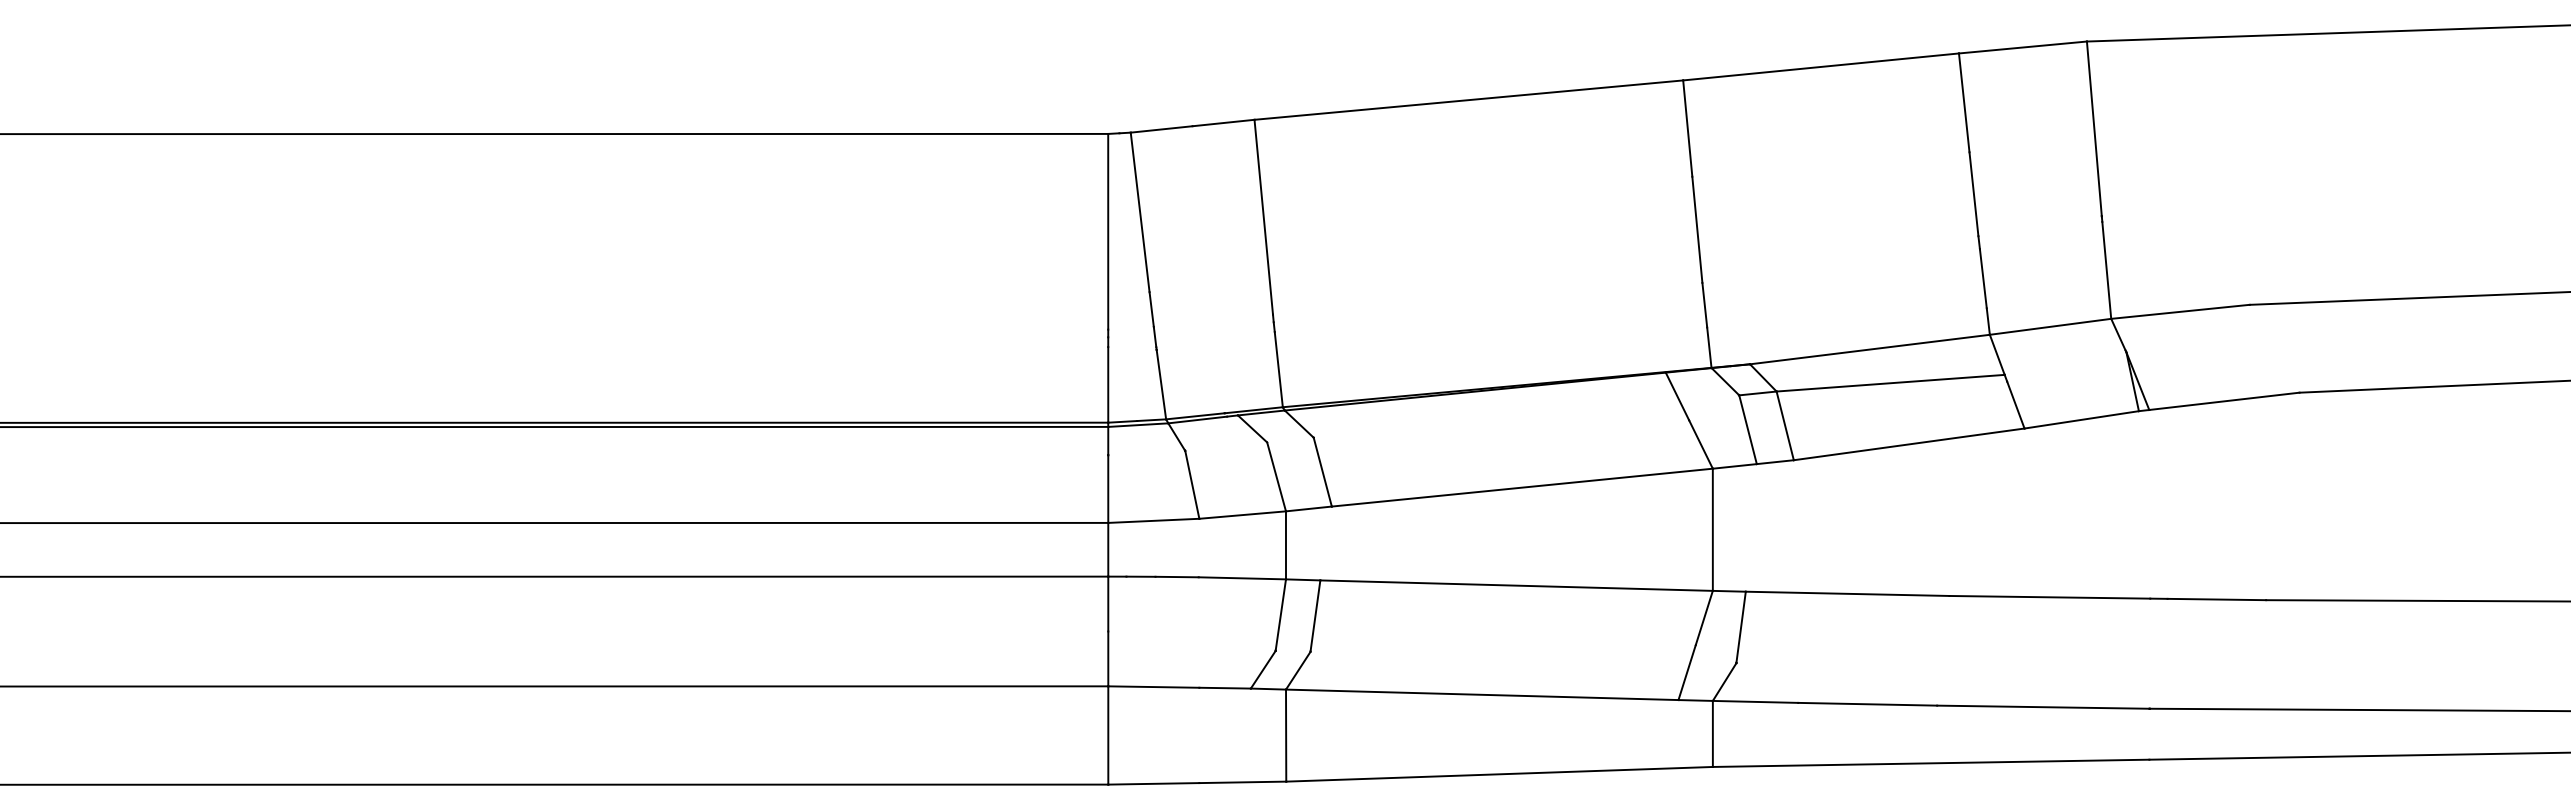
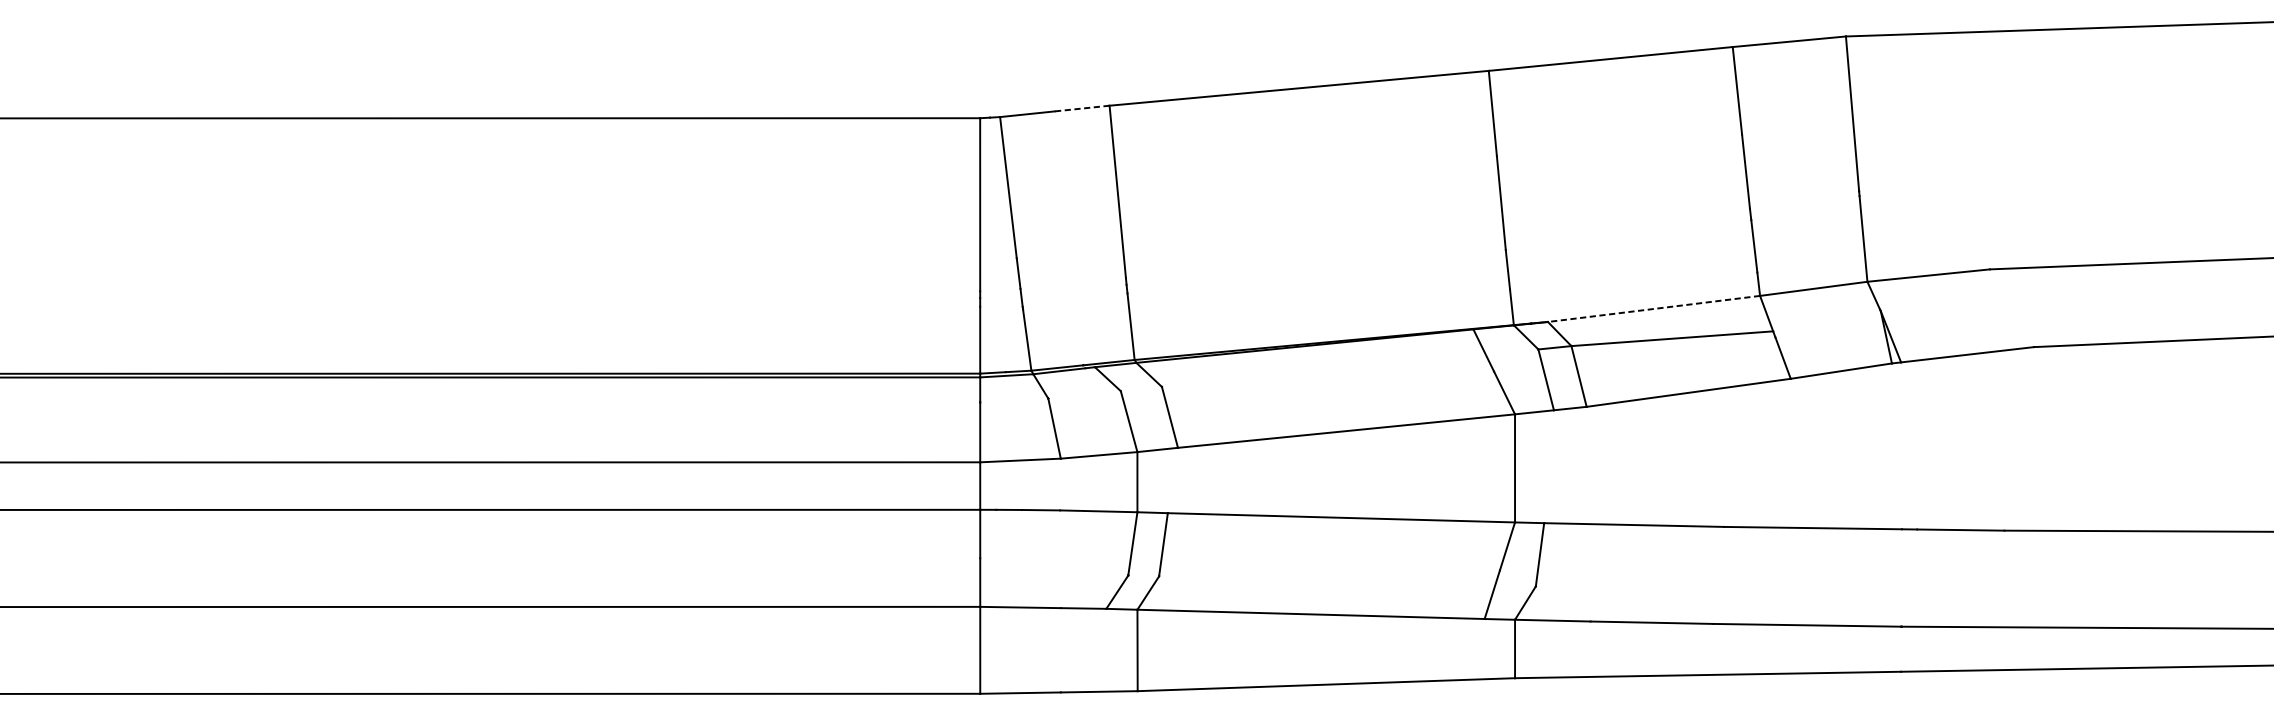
line: (1223, 123) -> (1082, 108), solid -> dashed
line: (1869, 349) -> (1653, 308), solid -> dashed

